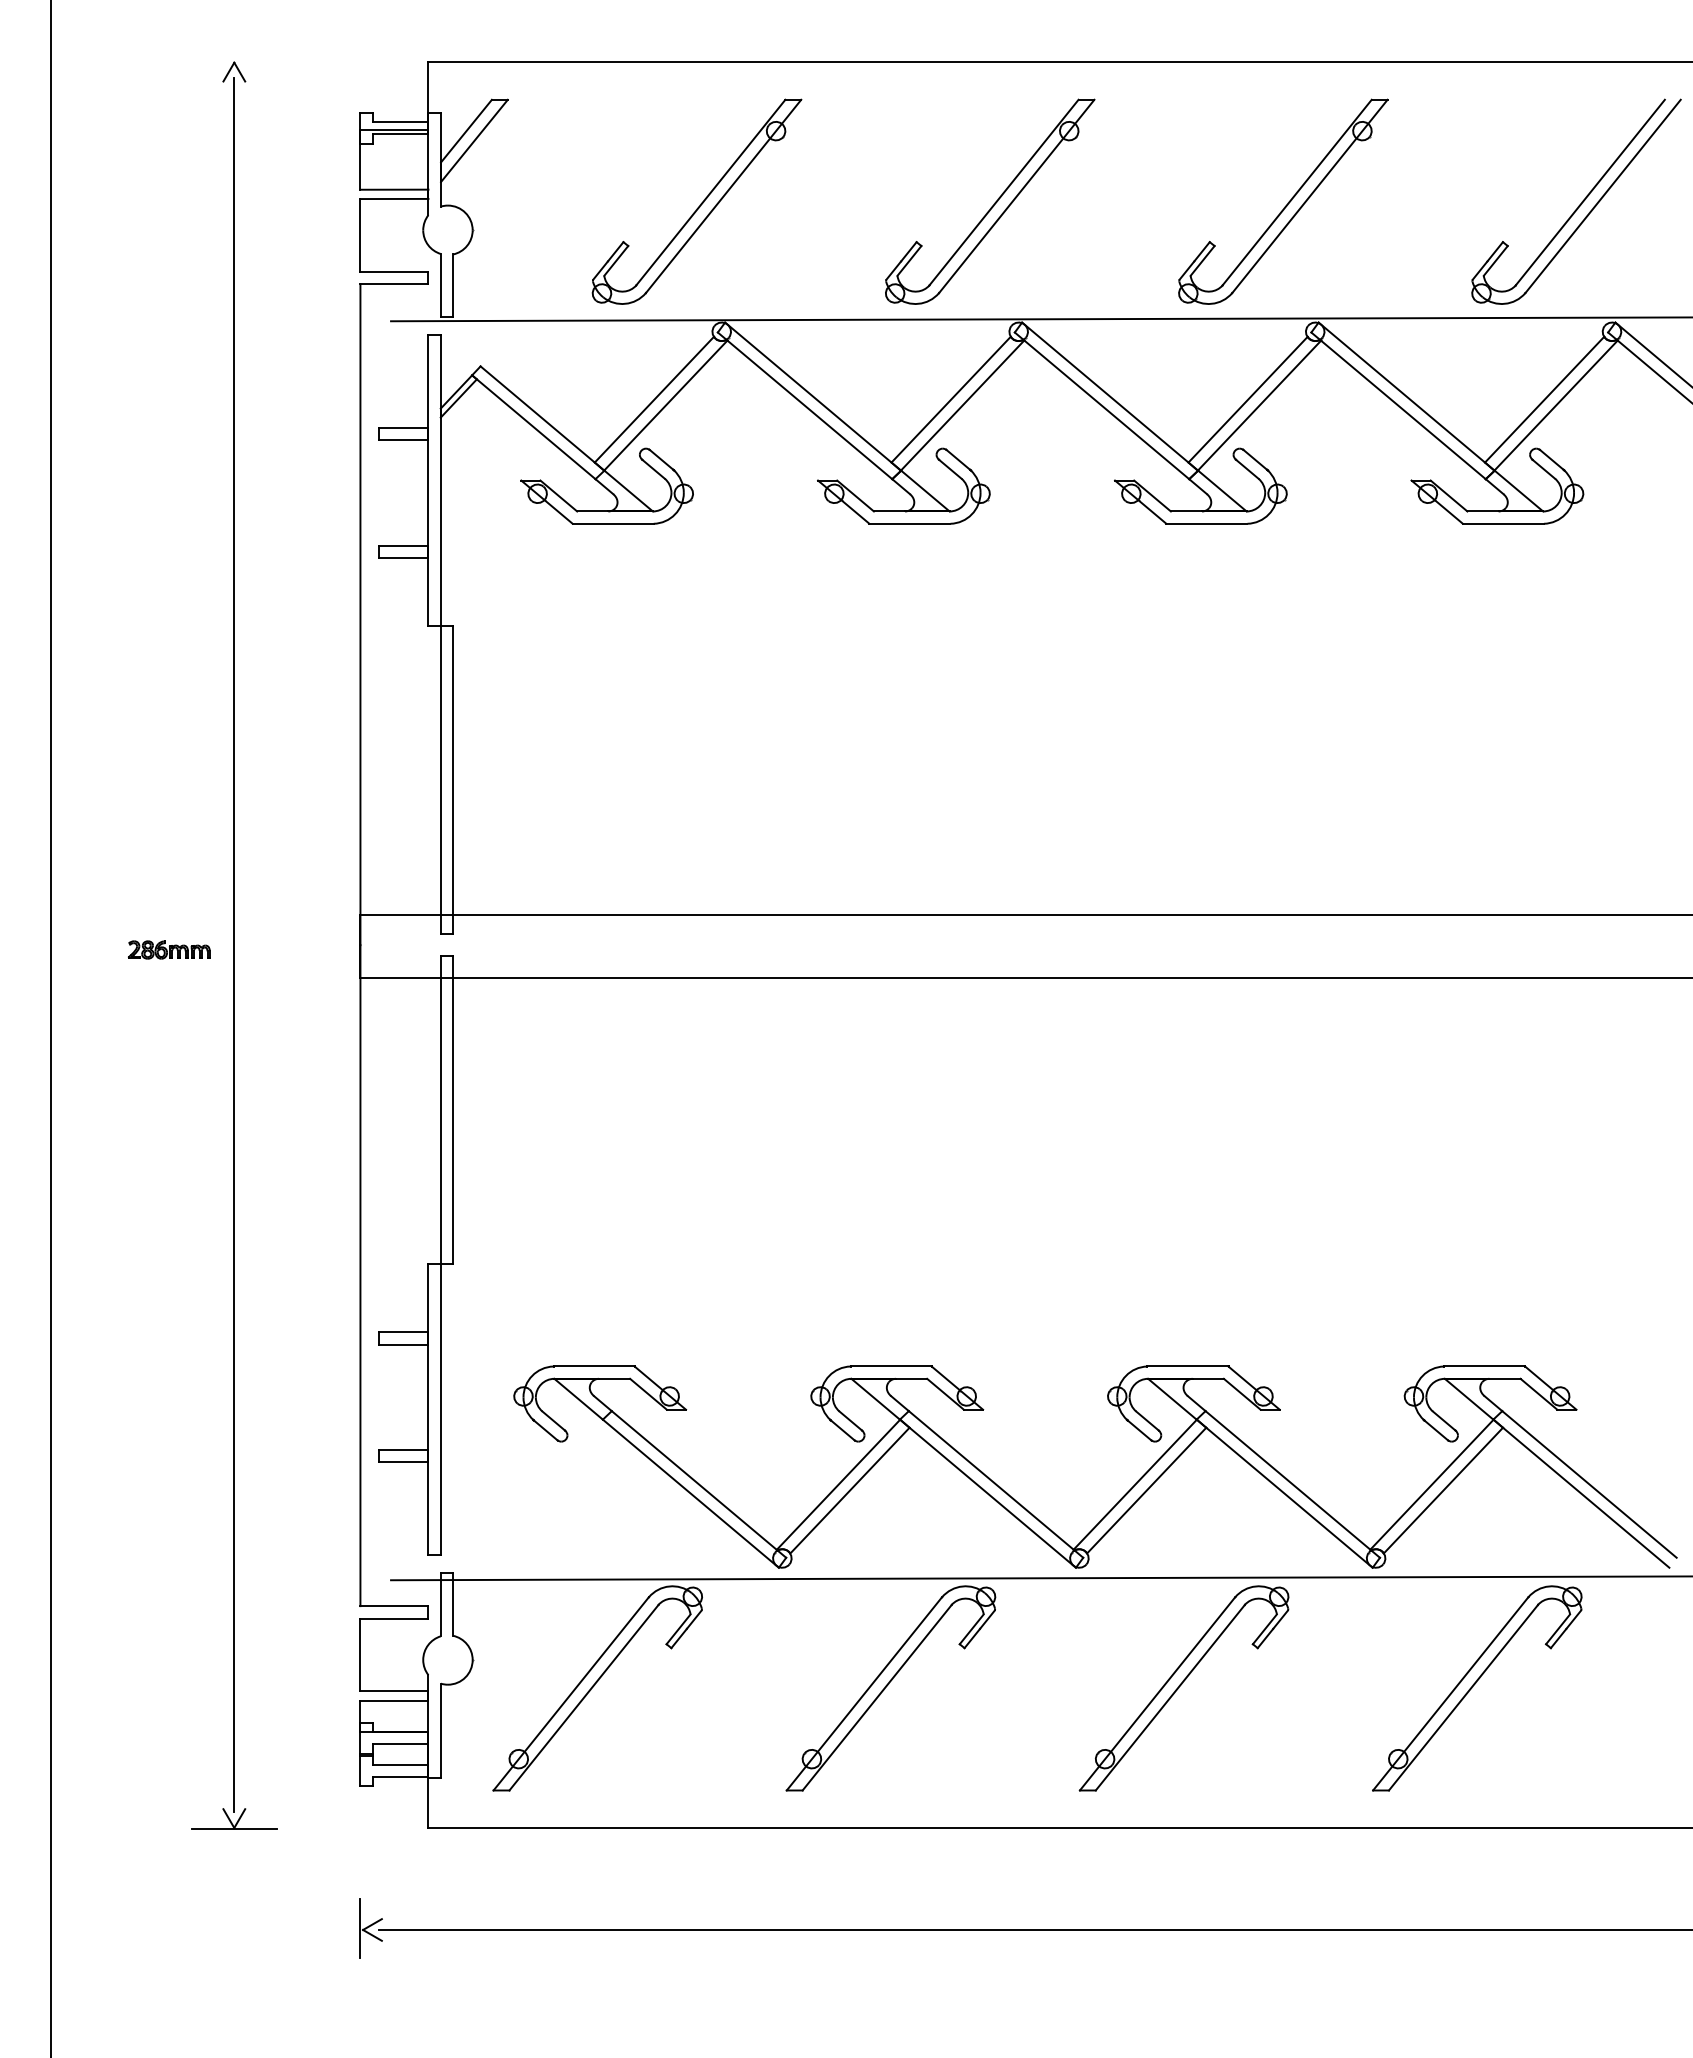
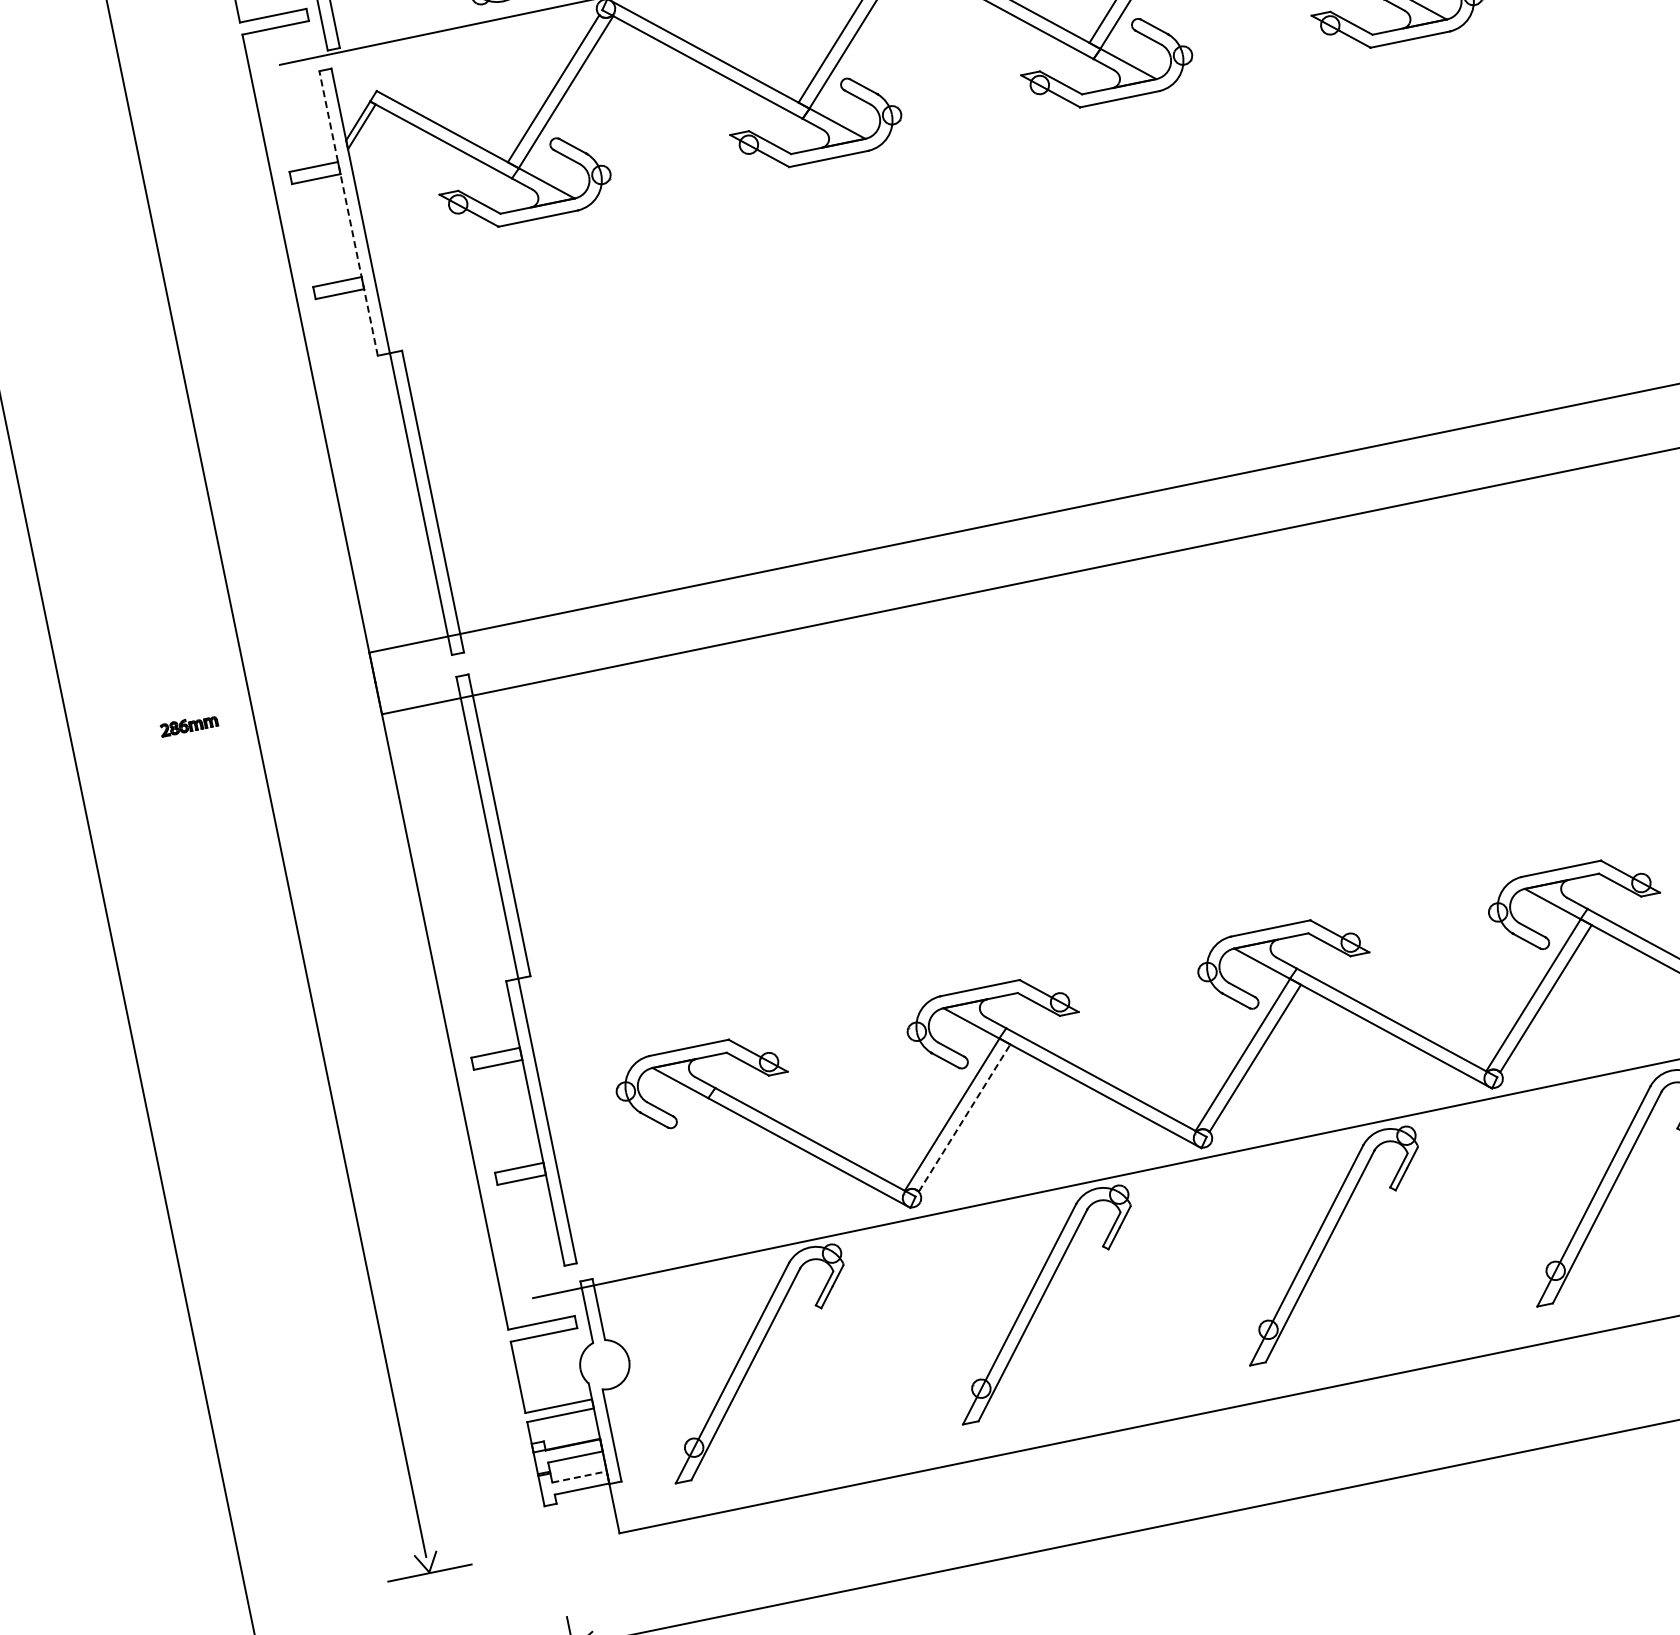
line: (428, 480) -> (348, 213), solid -> dashed
part: (169, 949) -> (189, 724), size x0.7
line: (849, 1490) -> (964, 1118), solid -> dashed
line: (400, 1764) -> (579, 1476), solid -> dashed

